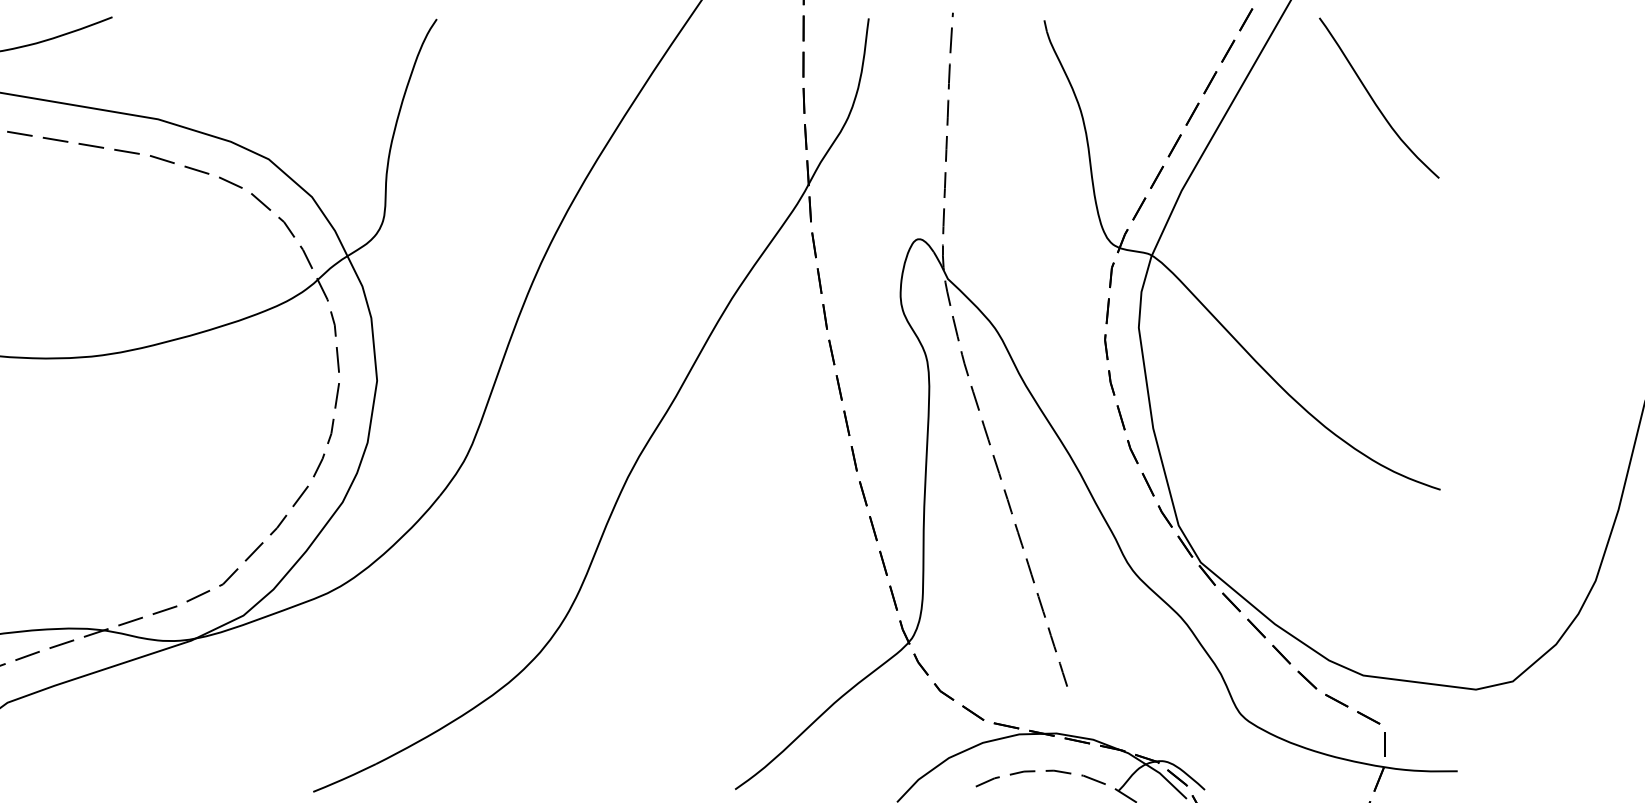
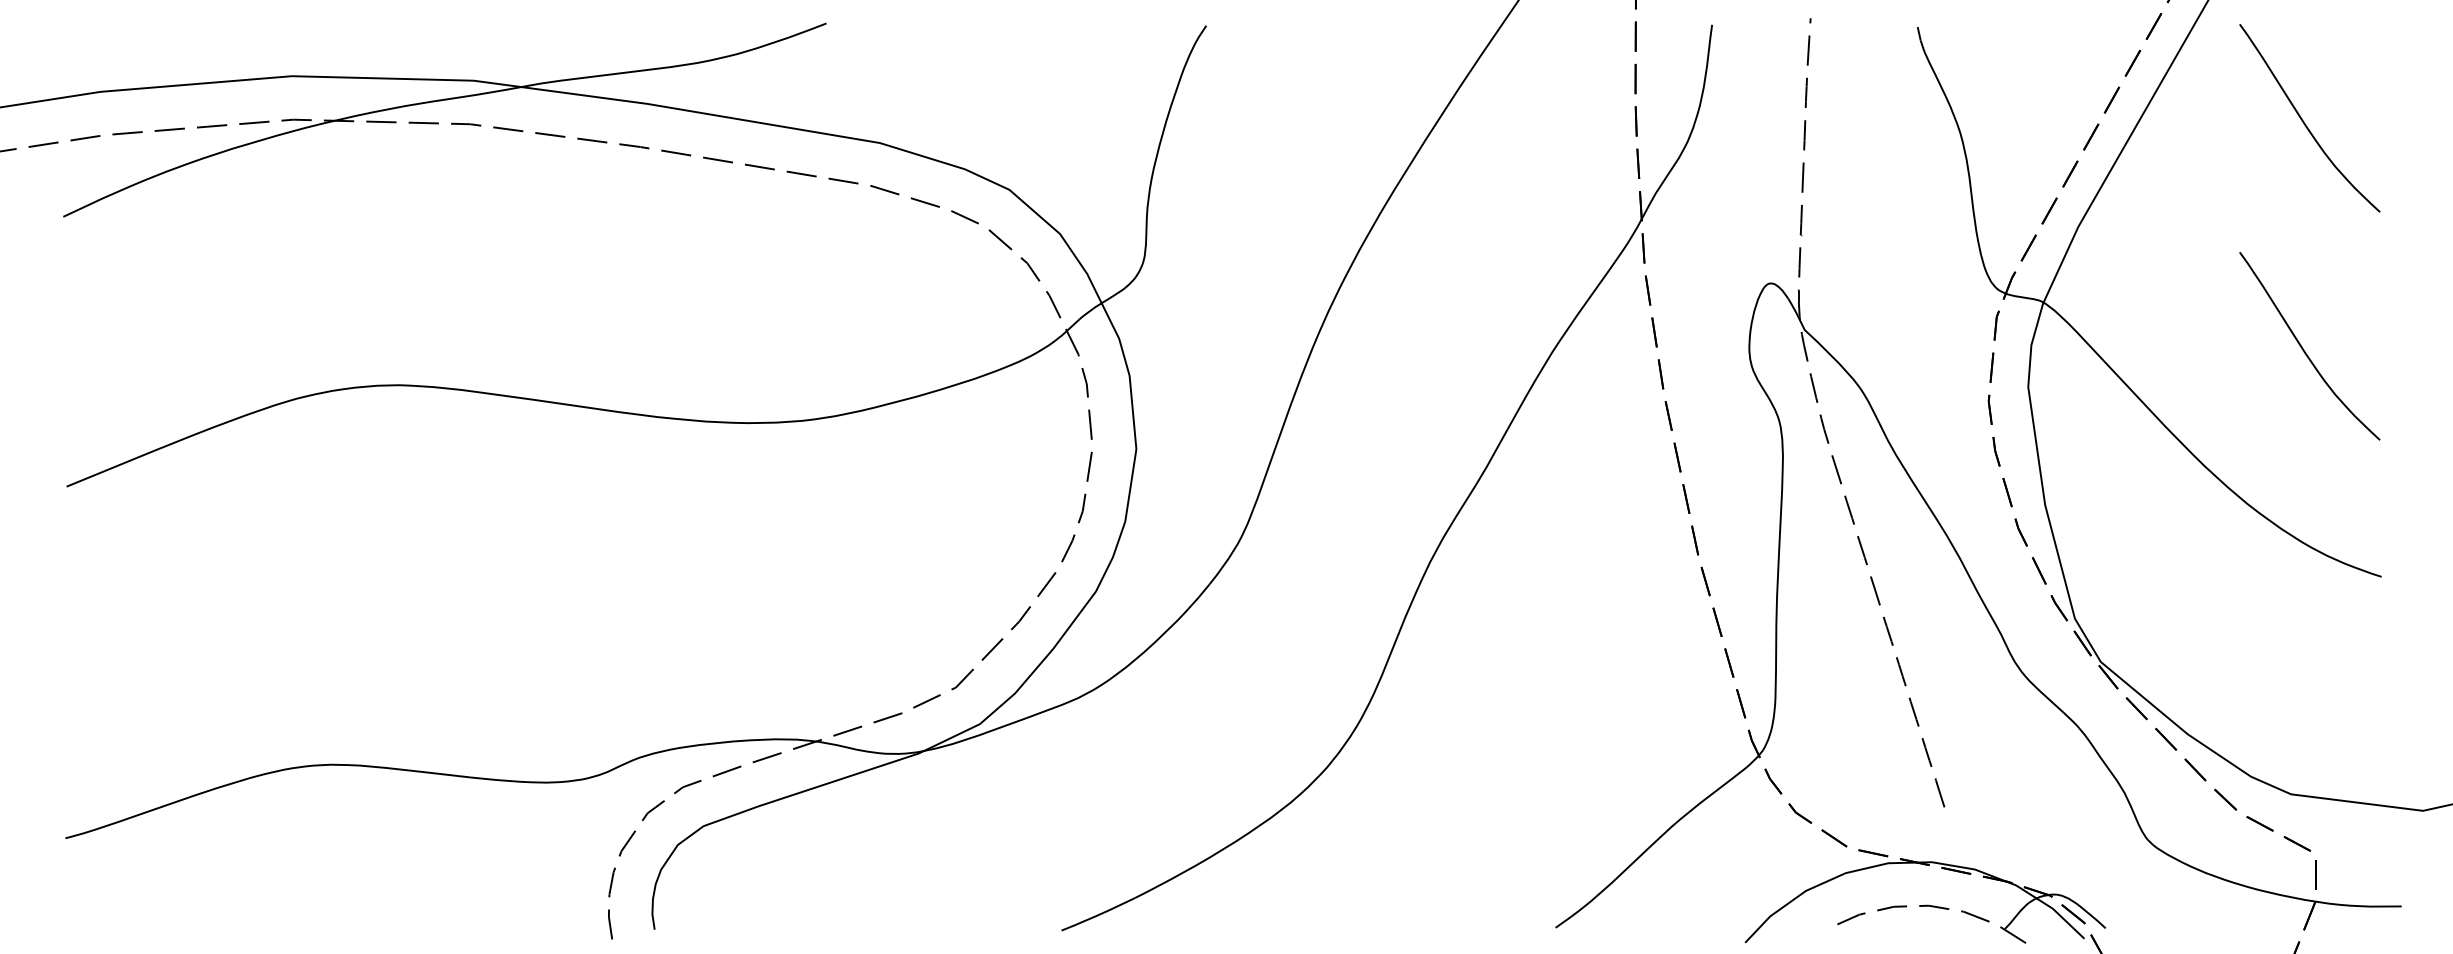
curve: (1374, 295) -> (2304, 349), added

